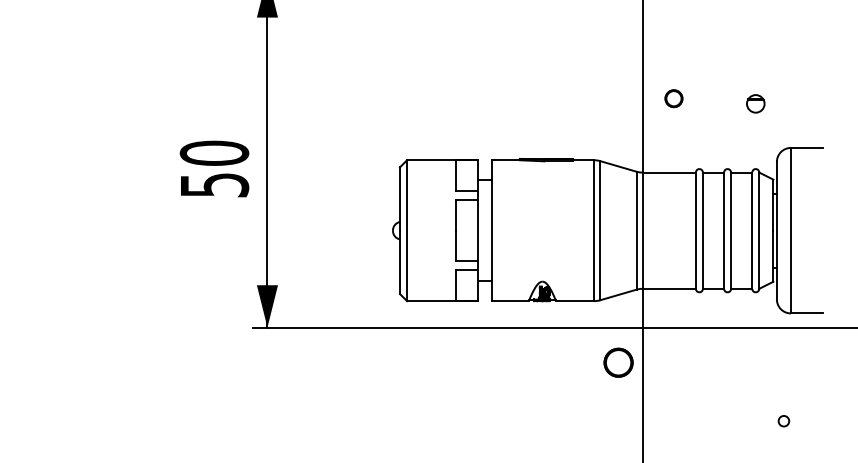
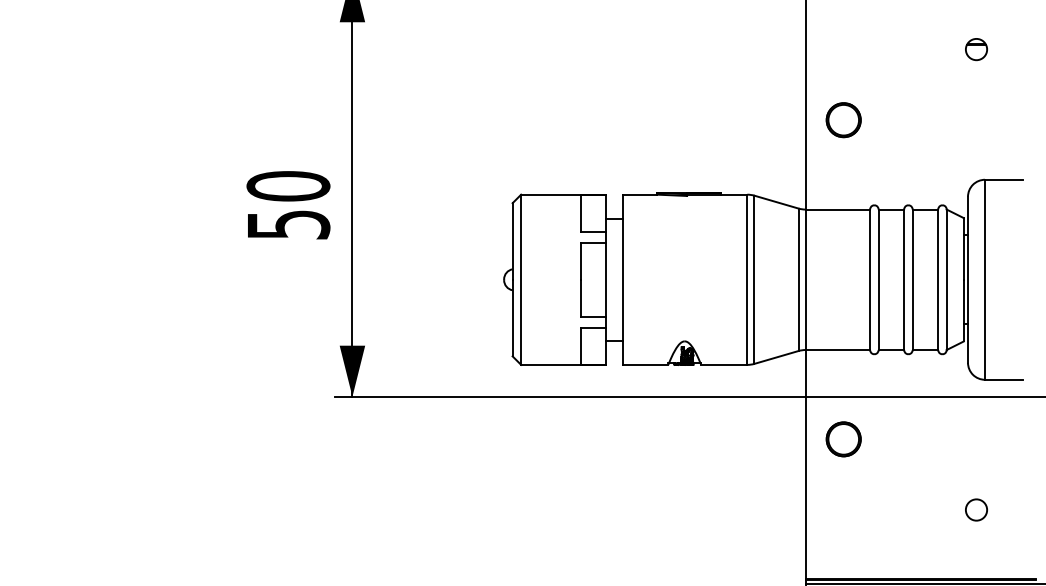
part: (673, 98) -> (843, 120), size x1.67
part: (755, 103) -> (976, 49), moved
part: (618, 362) -> (843, 439), moved
circle: (783, 420) -> (976, 509), size x1.67

